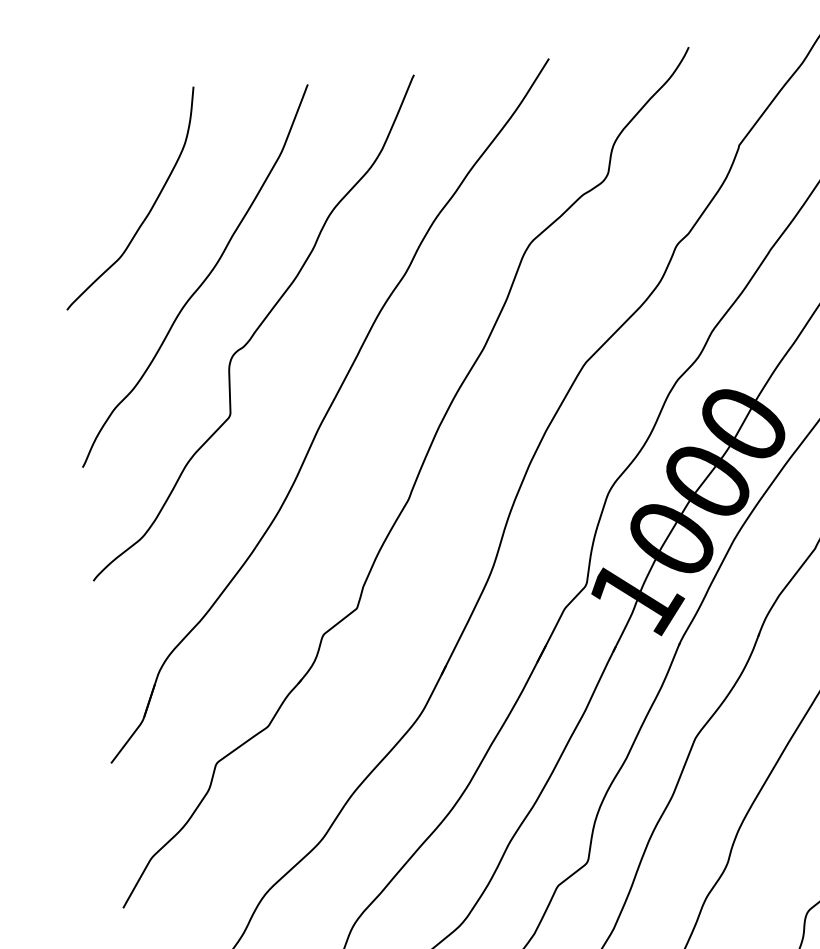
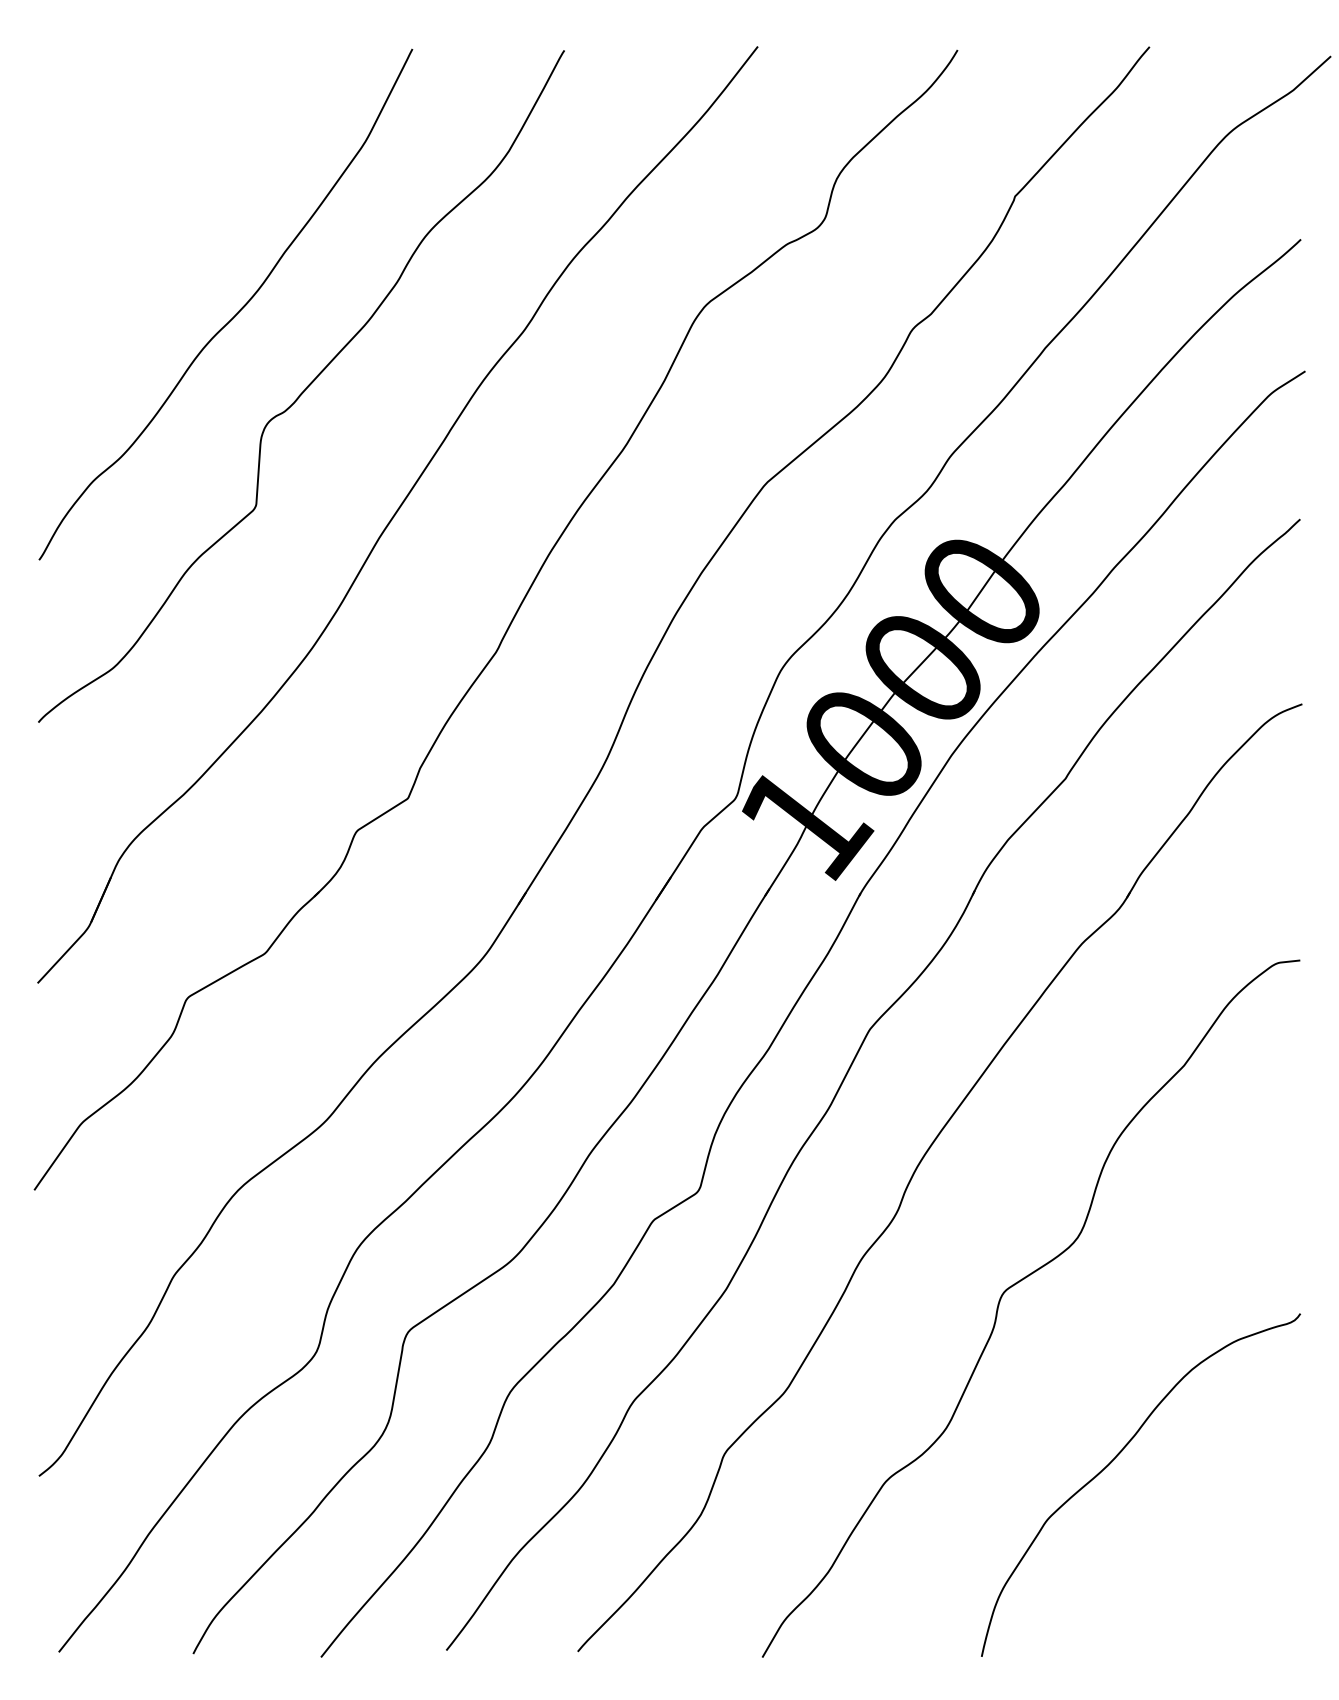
curve: (150, 208) -> (172, 202), removed

